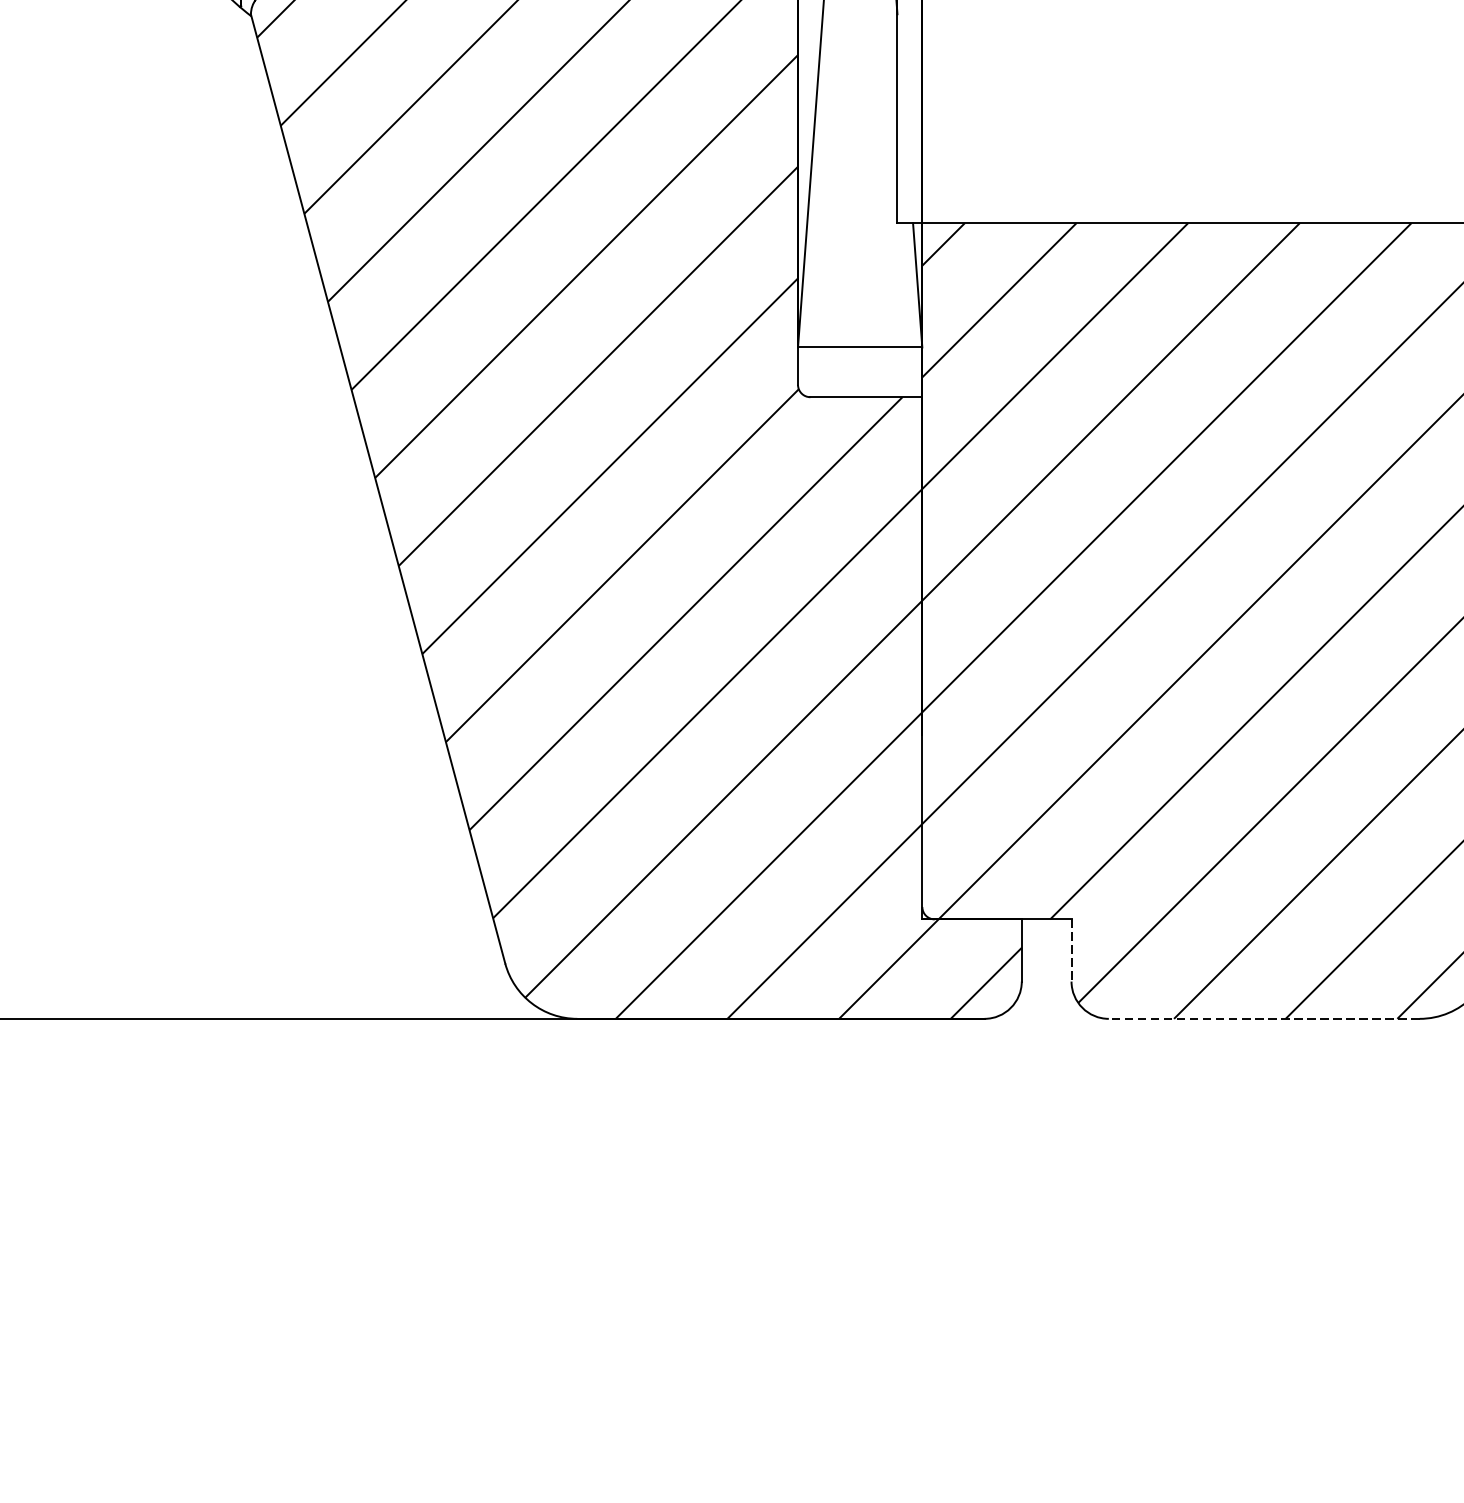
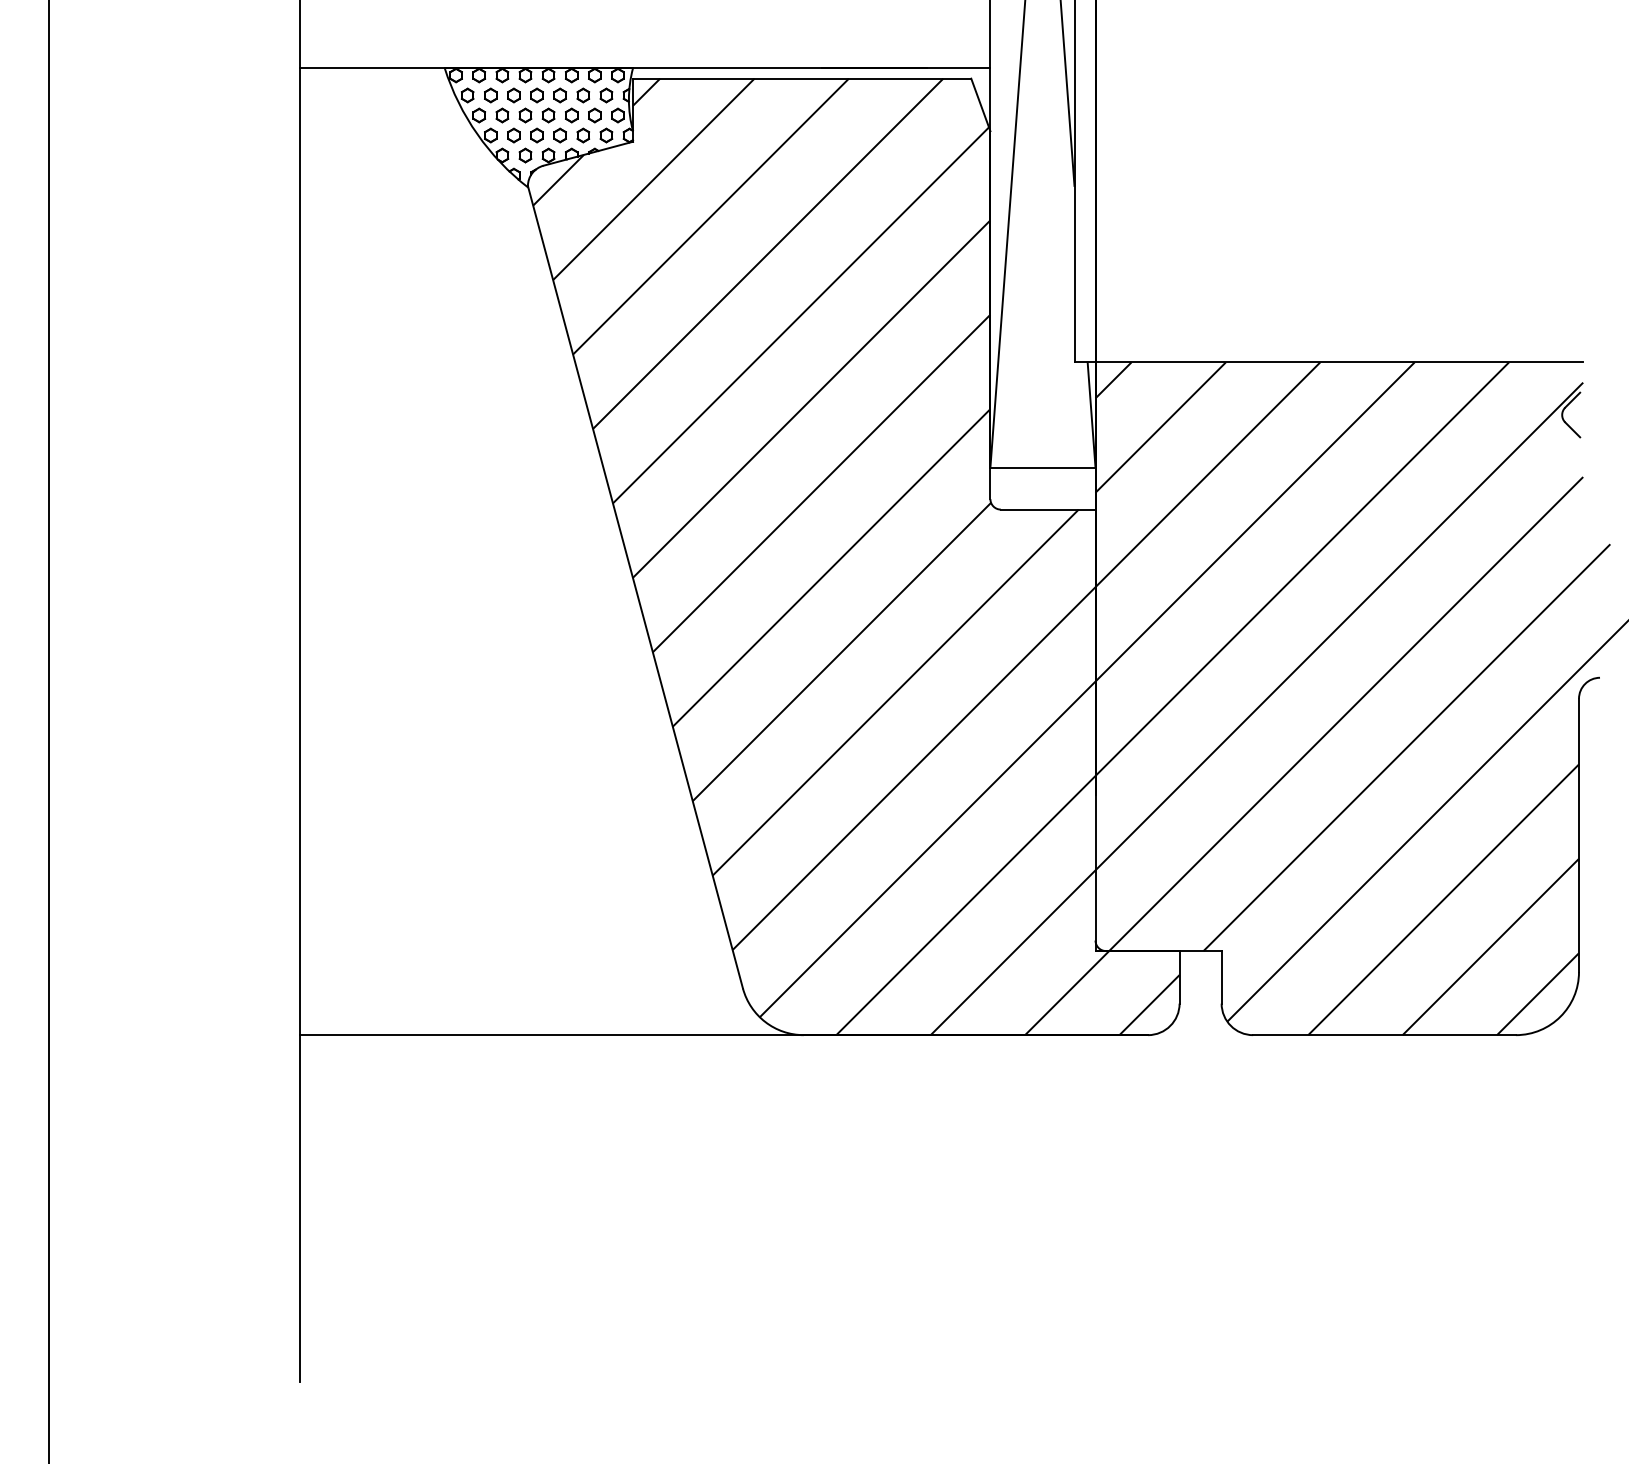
line: (1071, 950) -> (1221, 977), dashed -> solid
line: (1264, 1019) -> (1384, 1035), dashed -> solid

